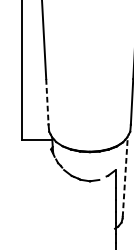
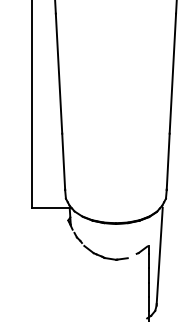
line: (47, 101) -> (63, 161), dashed -> solid
line: (125, 177) -> (159, 255), dashed -> solid

